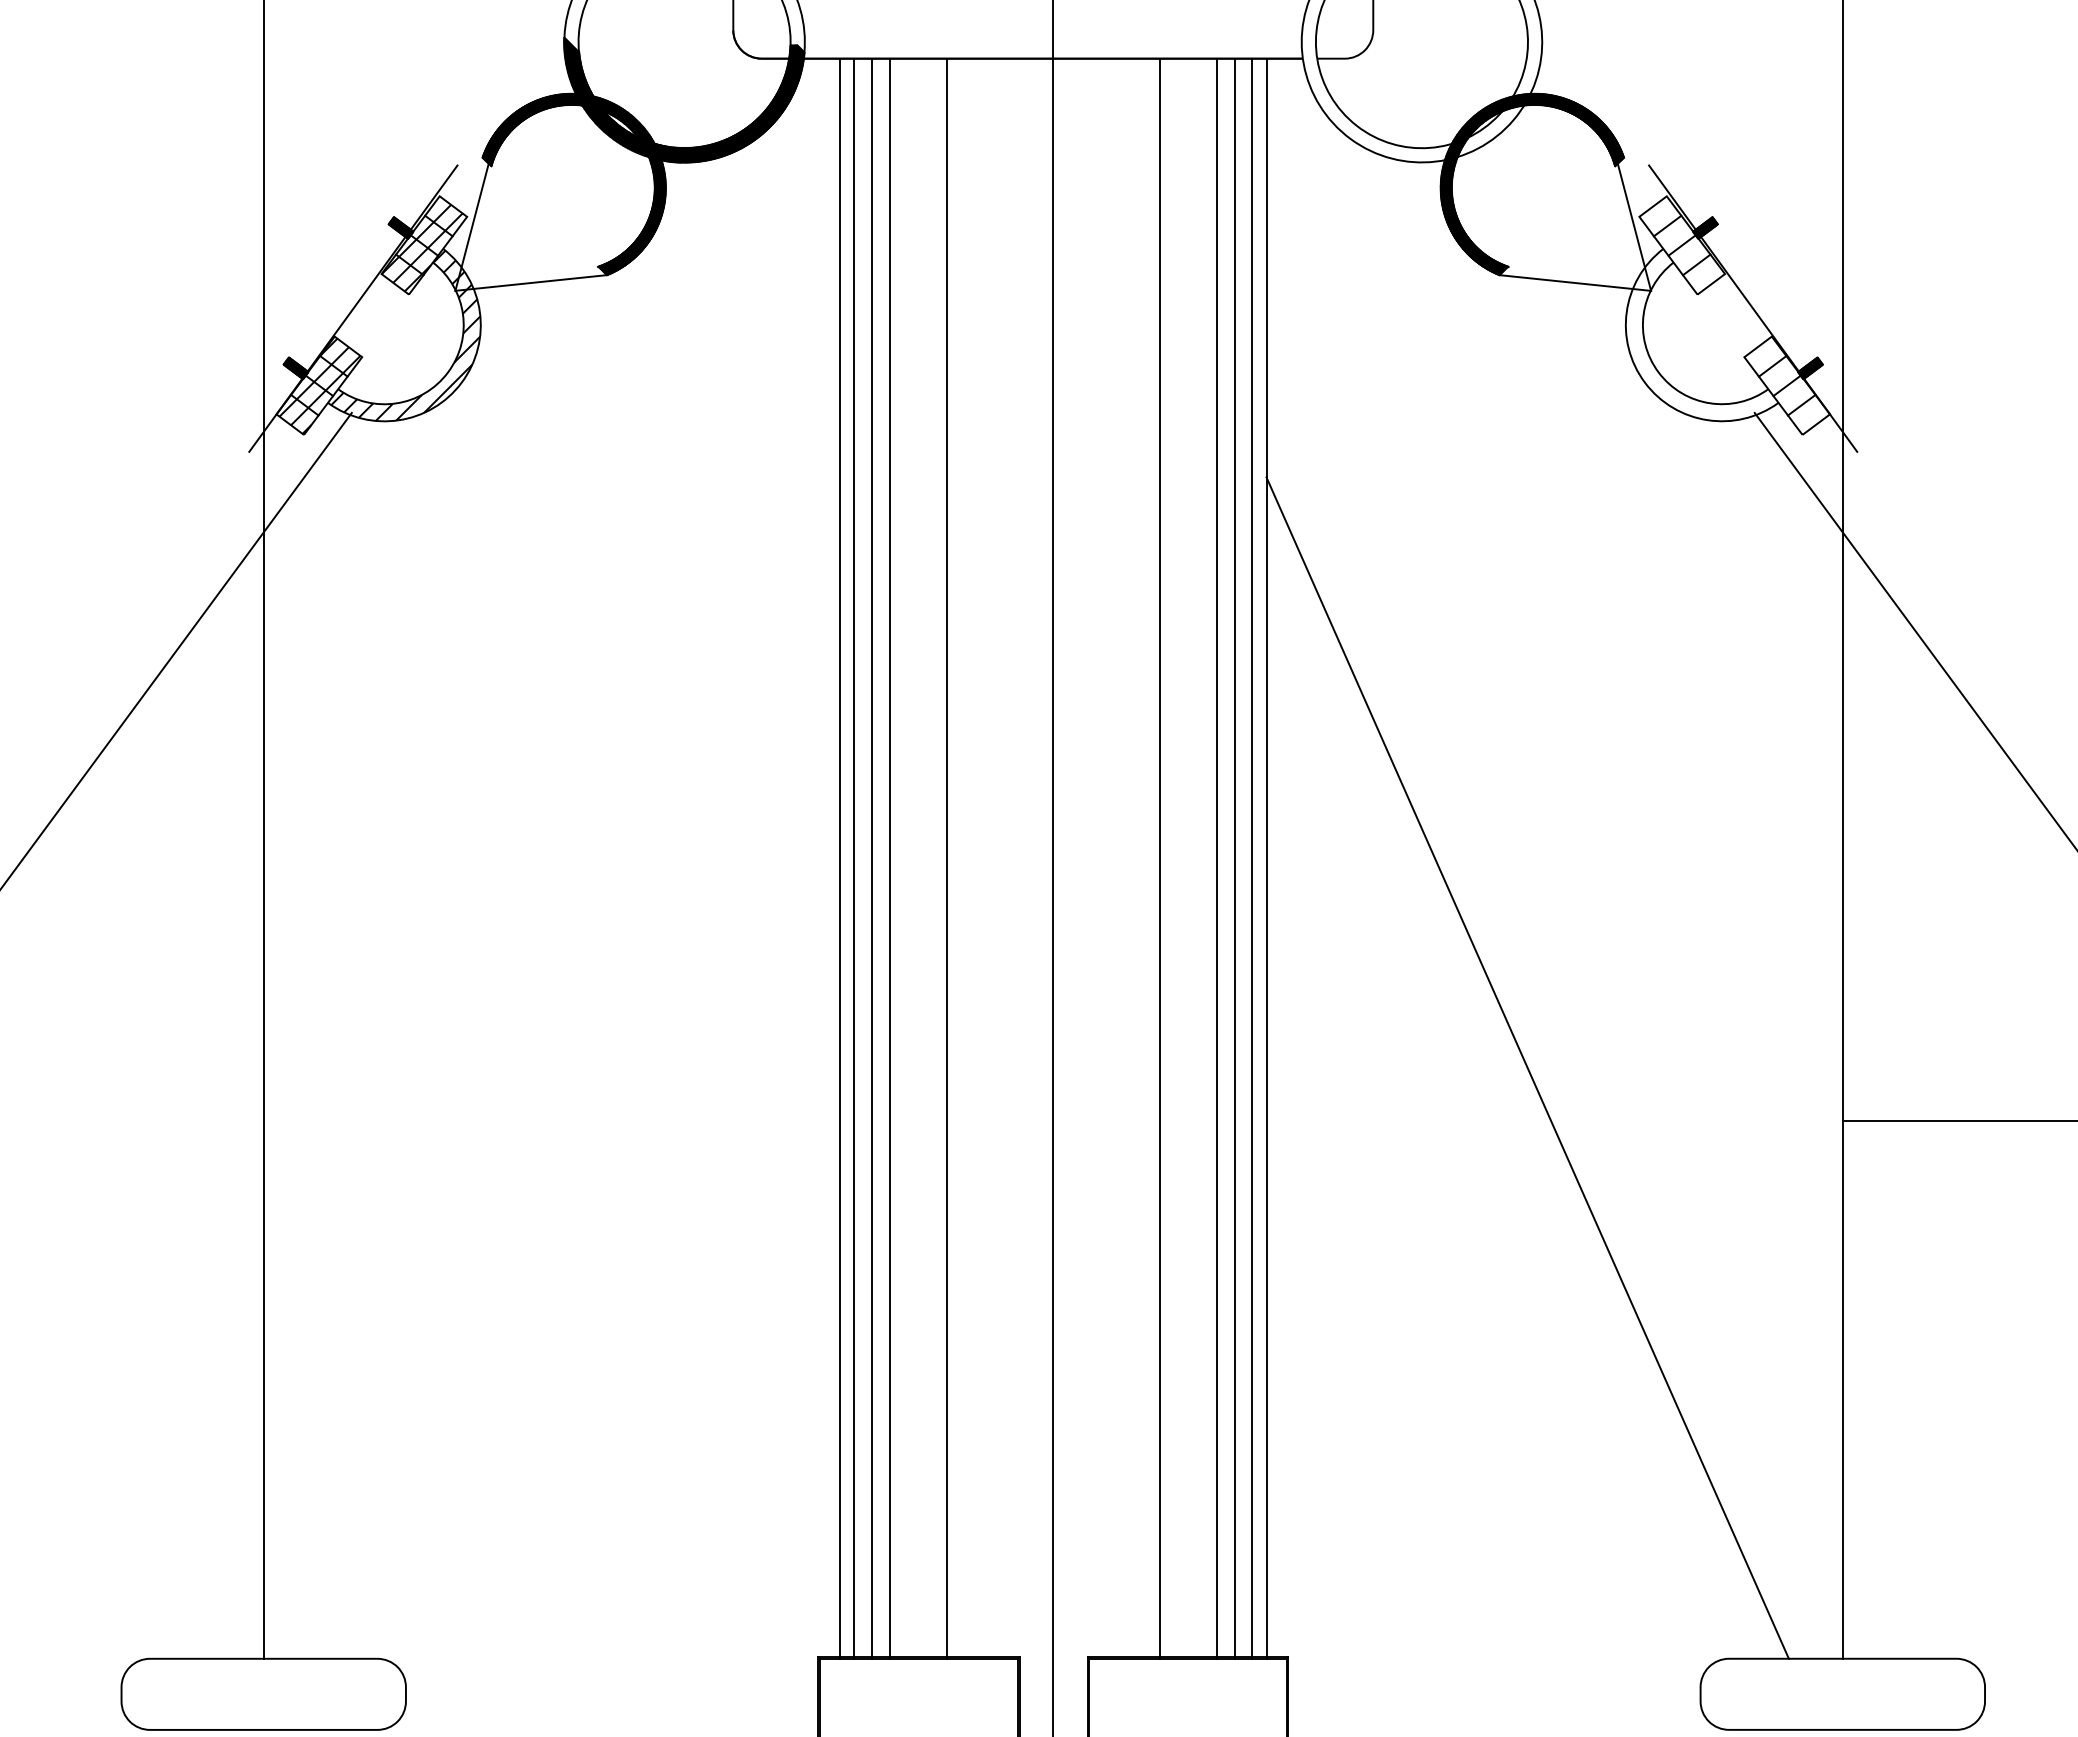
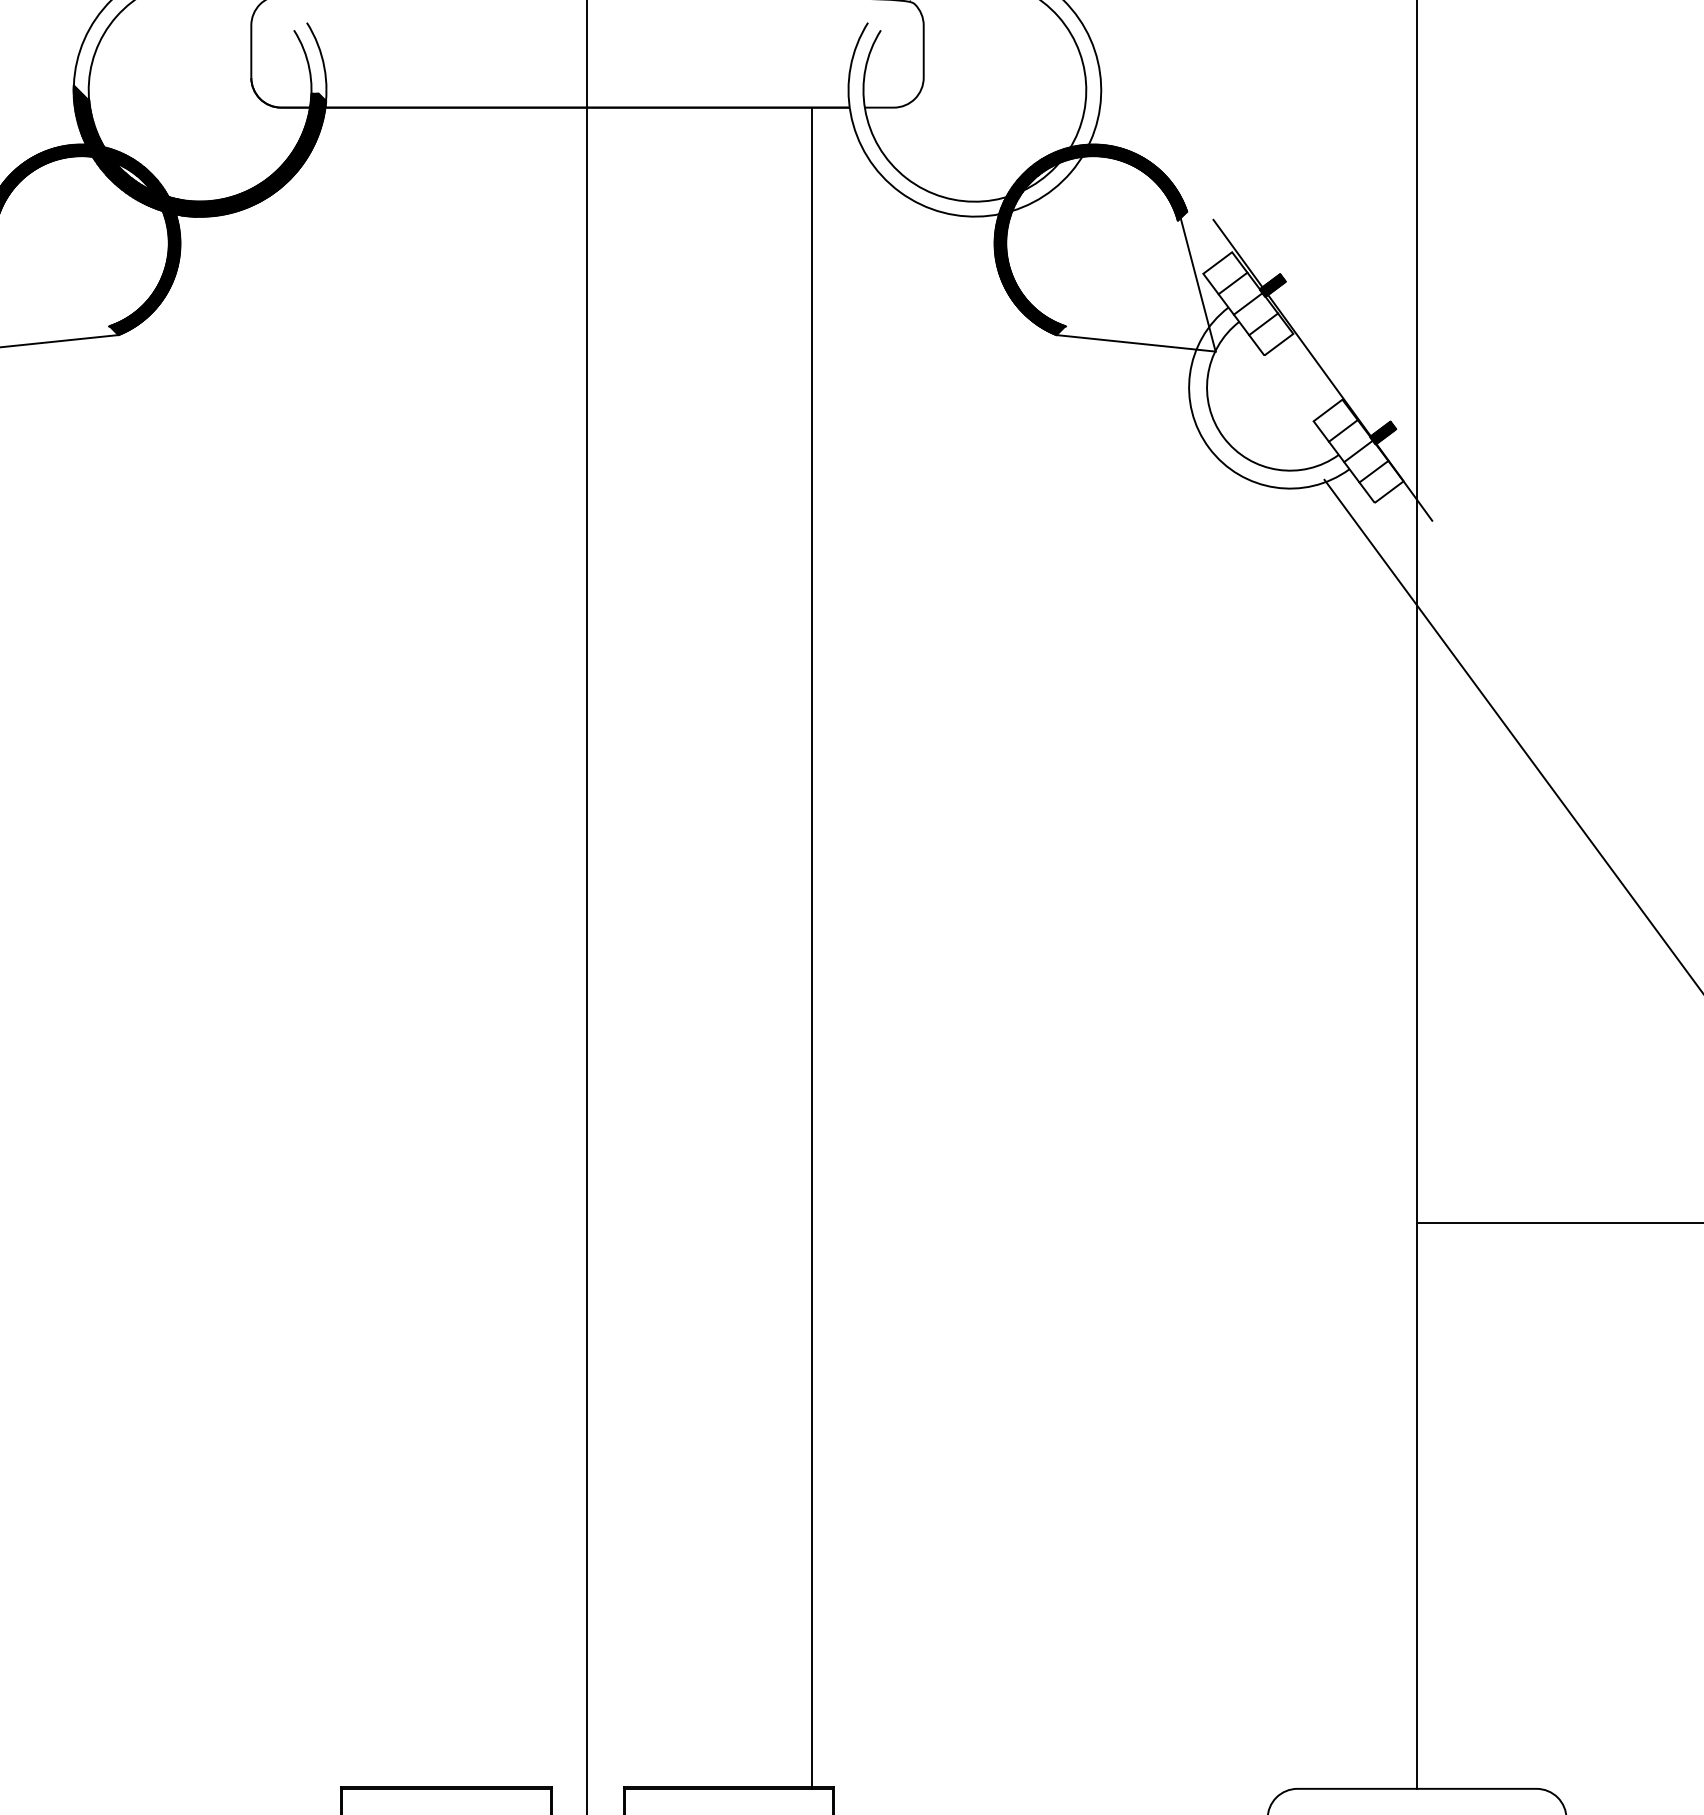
line: (839, 858) -> (362, 948), removed
line: (854, 858) -> (378, 948), removed
line: (871, 858) -> (396, 948), removed
line: (889, 858) -> (415, 948), removed
line: (946, 858) -> (475, 948), removed
line: (1159, 858) -> (699, 948), removed
line: (1216, 858) -> (759, 948), removed
line: (1234, 858) -> (777, 948), removed
line: (1252, 858) -> (796, 948), removed
line: (1527, 1067) -> (1085, 1167), removed

